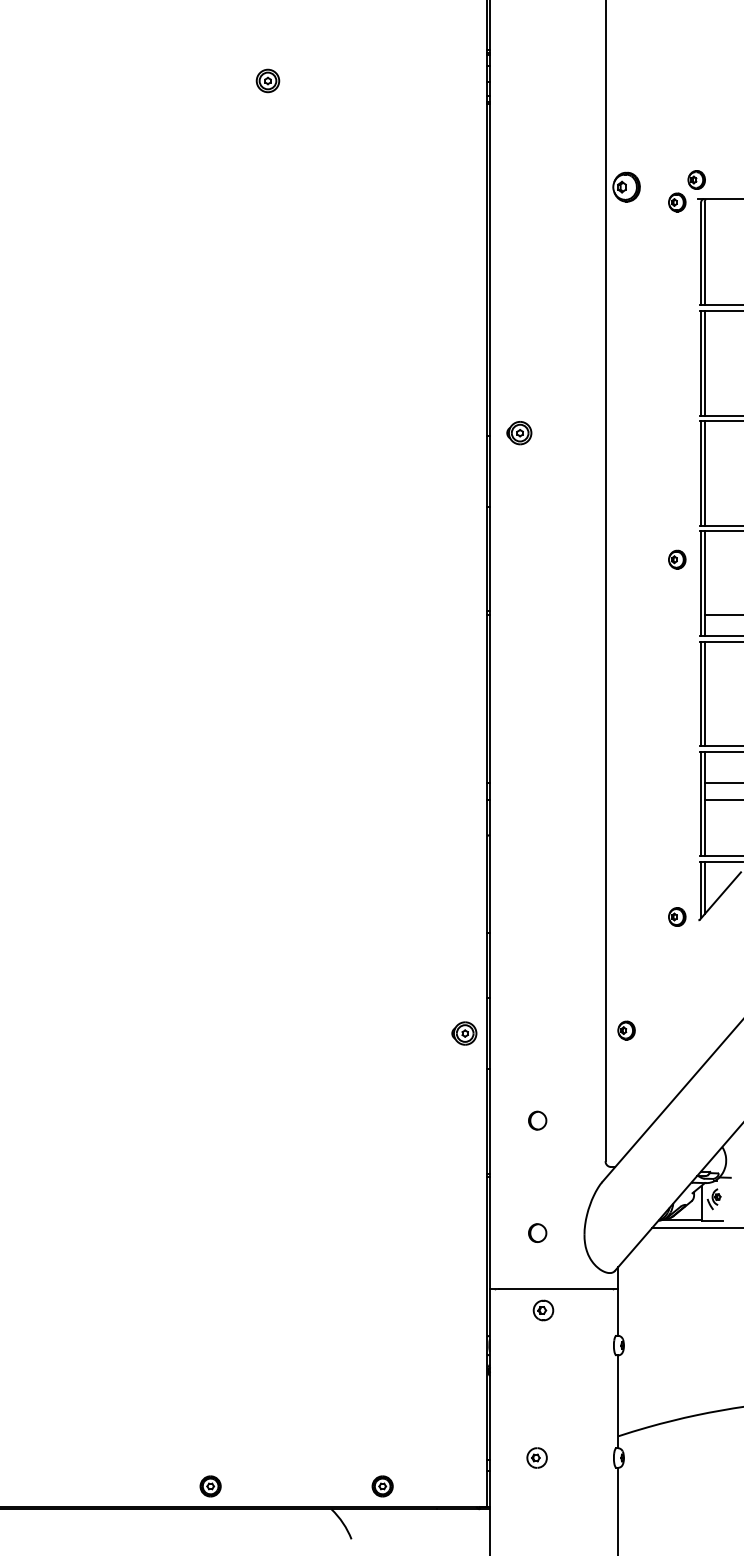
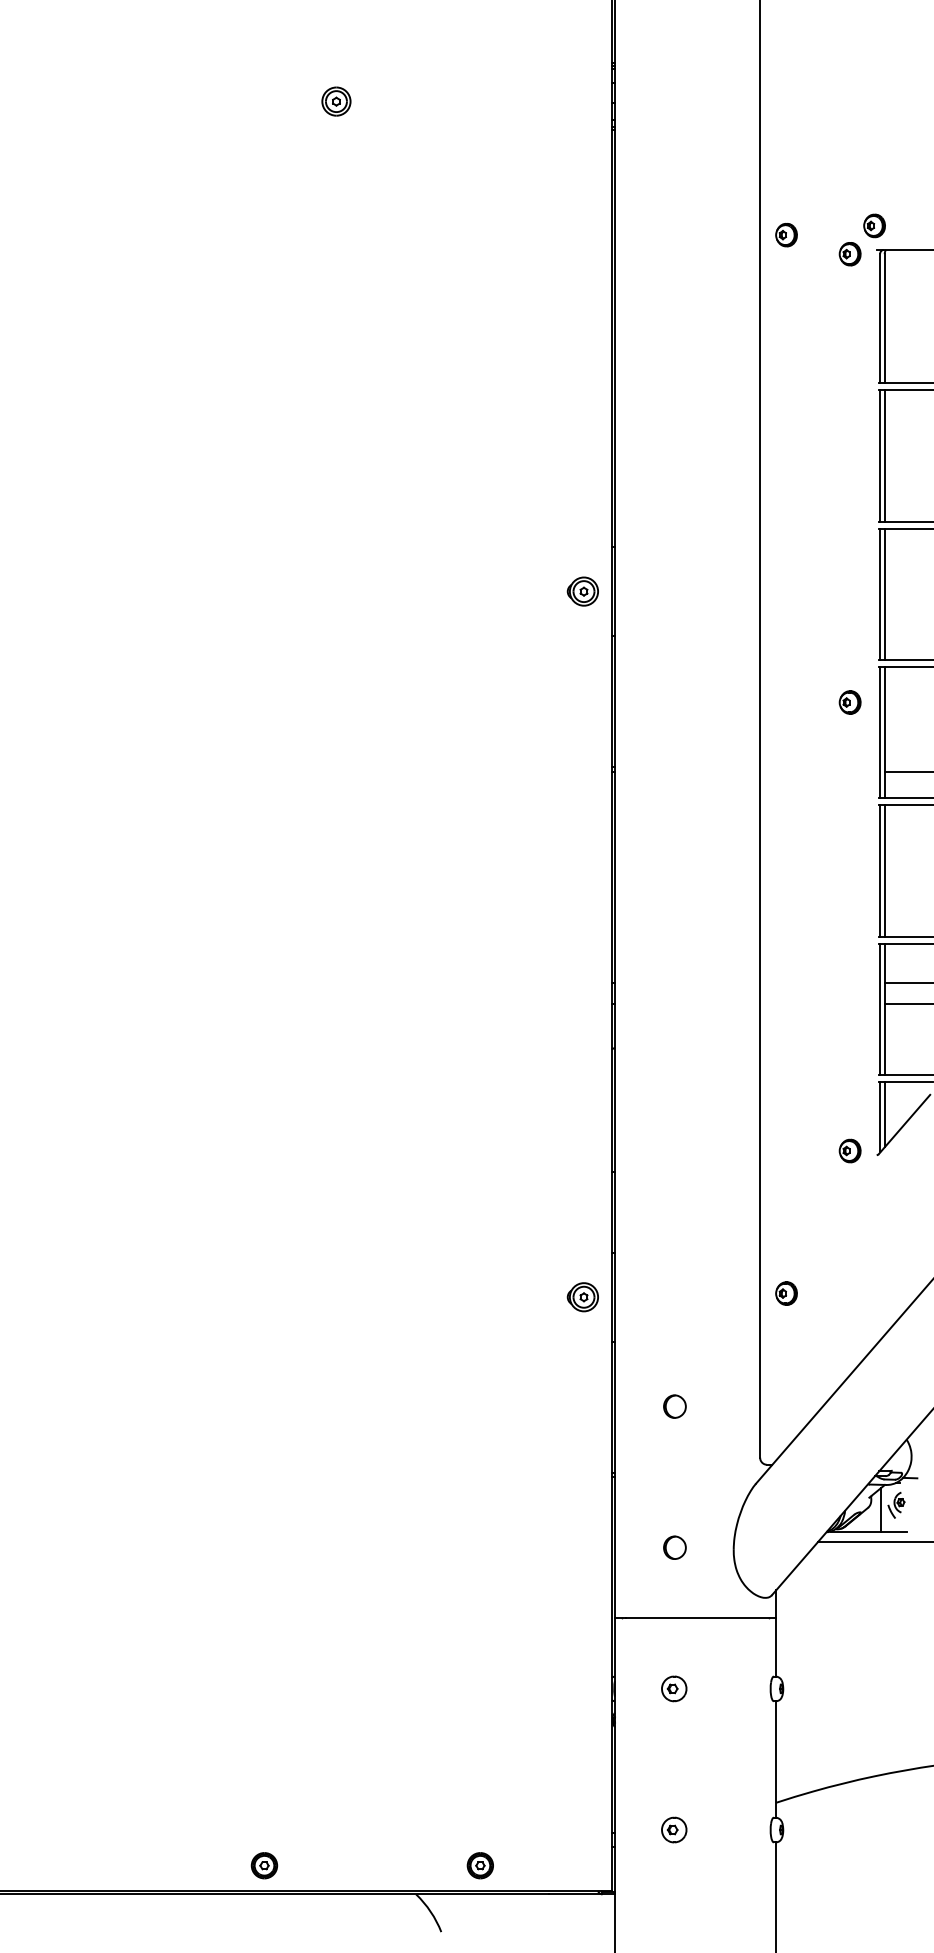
part: (626, 187) -> (786, 235), size x0.62
part: (518, 433) -> (582, 591), moved
part: (543, 1310) -> (674, 1688), moved

